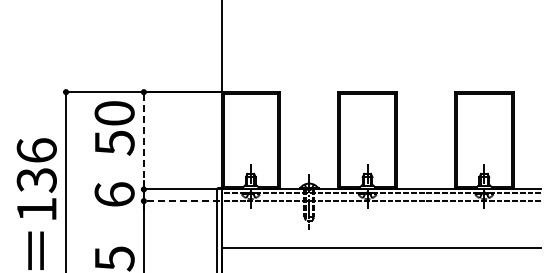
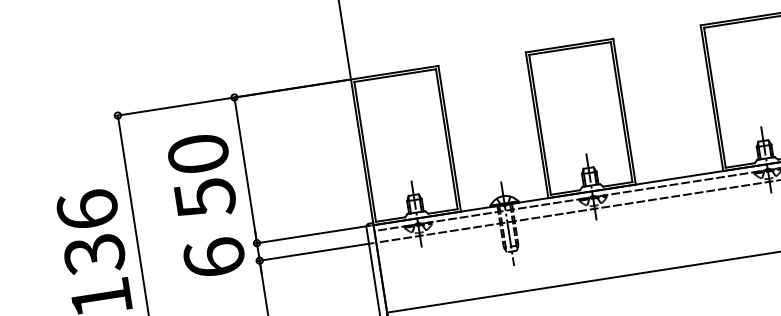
text: (114, 128) -> (201, 176), moved
line: (143, 140) -> (245, 170), dashed -> solid
line: (180, 201) -> (314, 252), dashed -> solid

